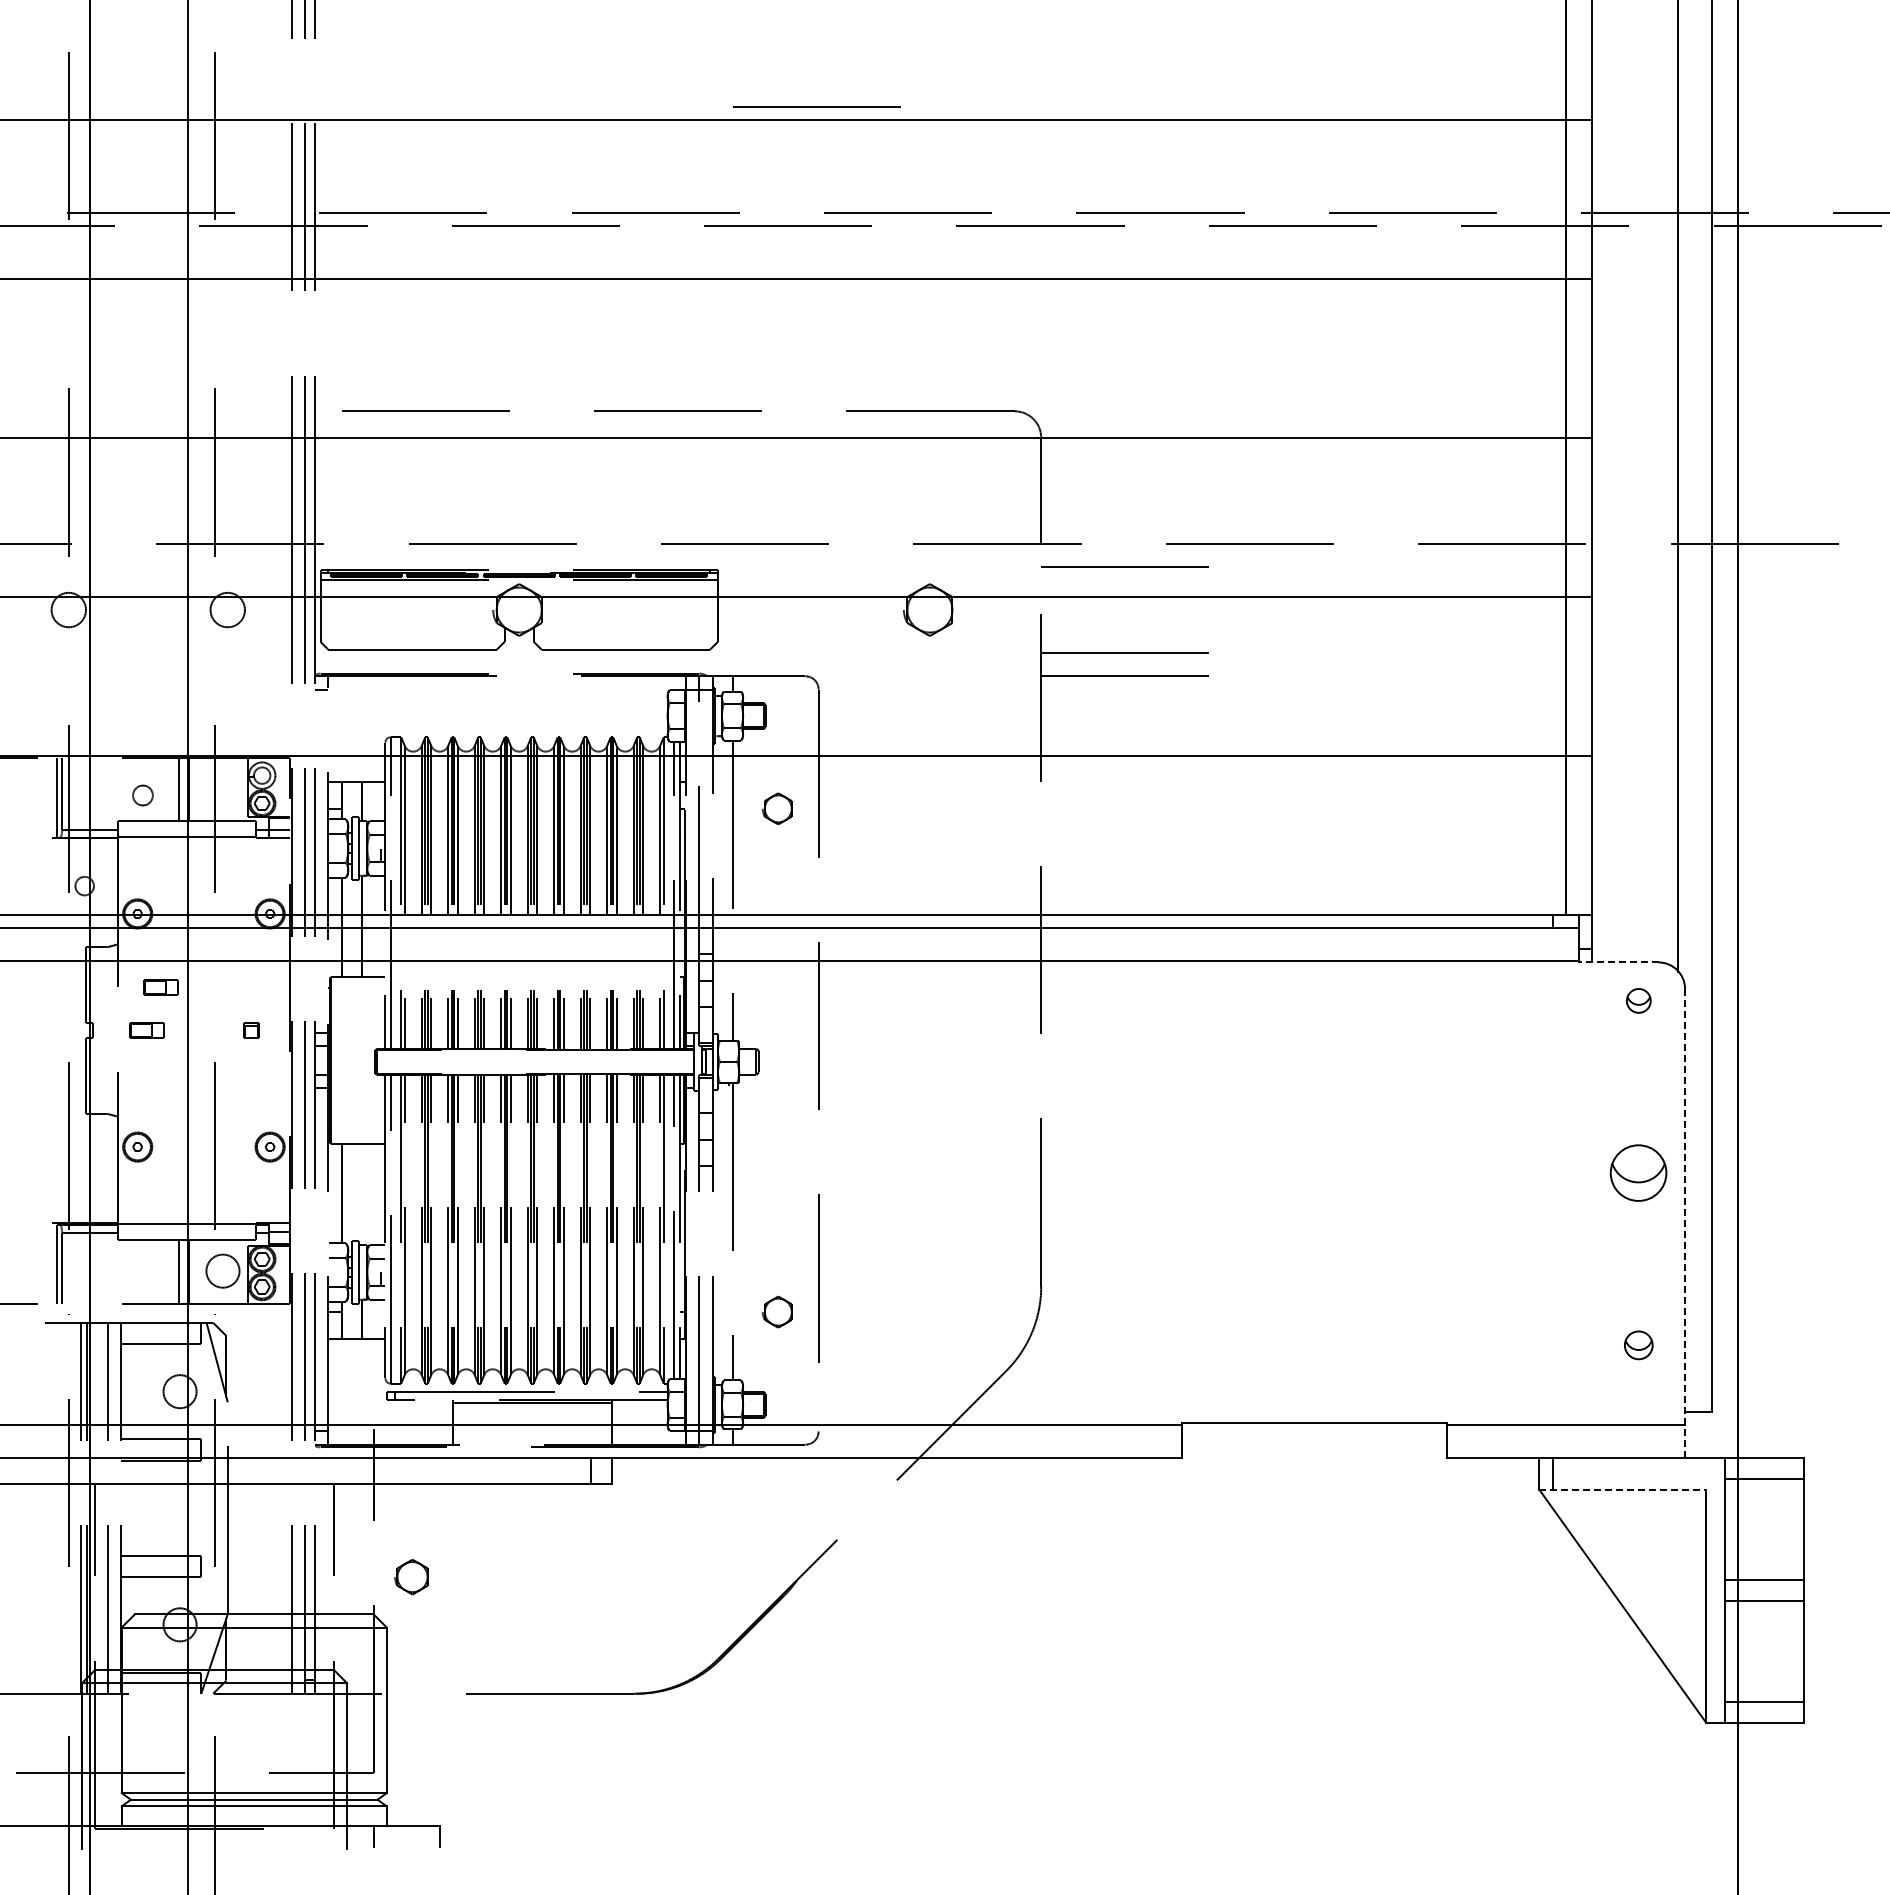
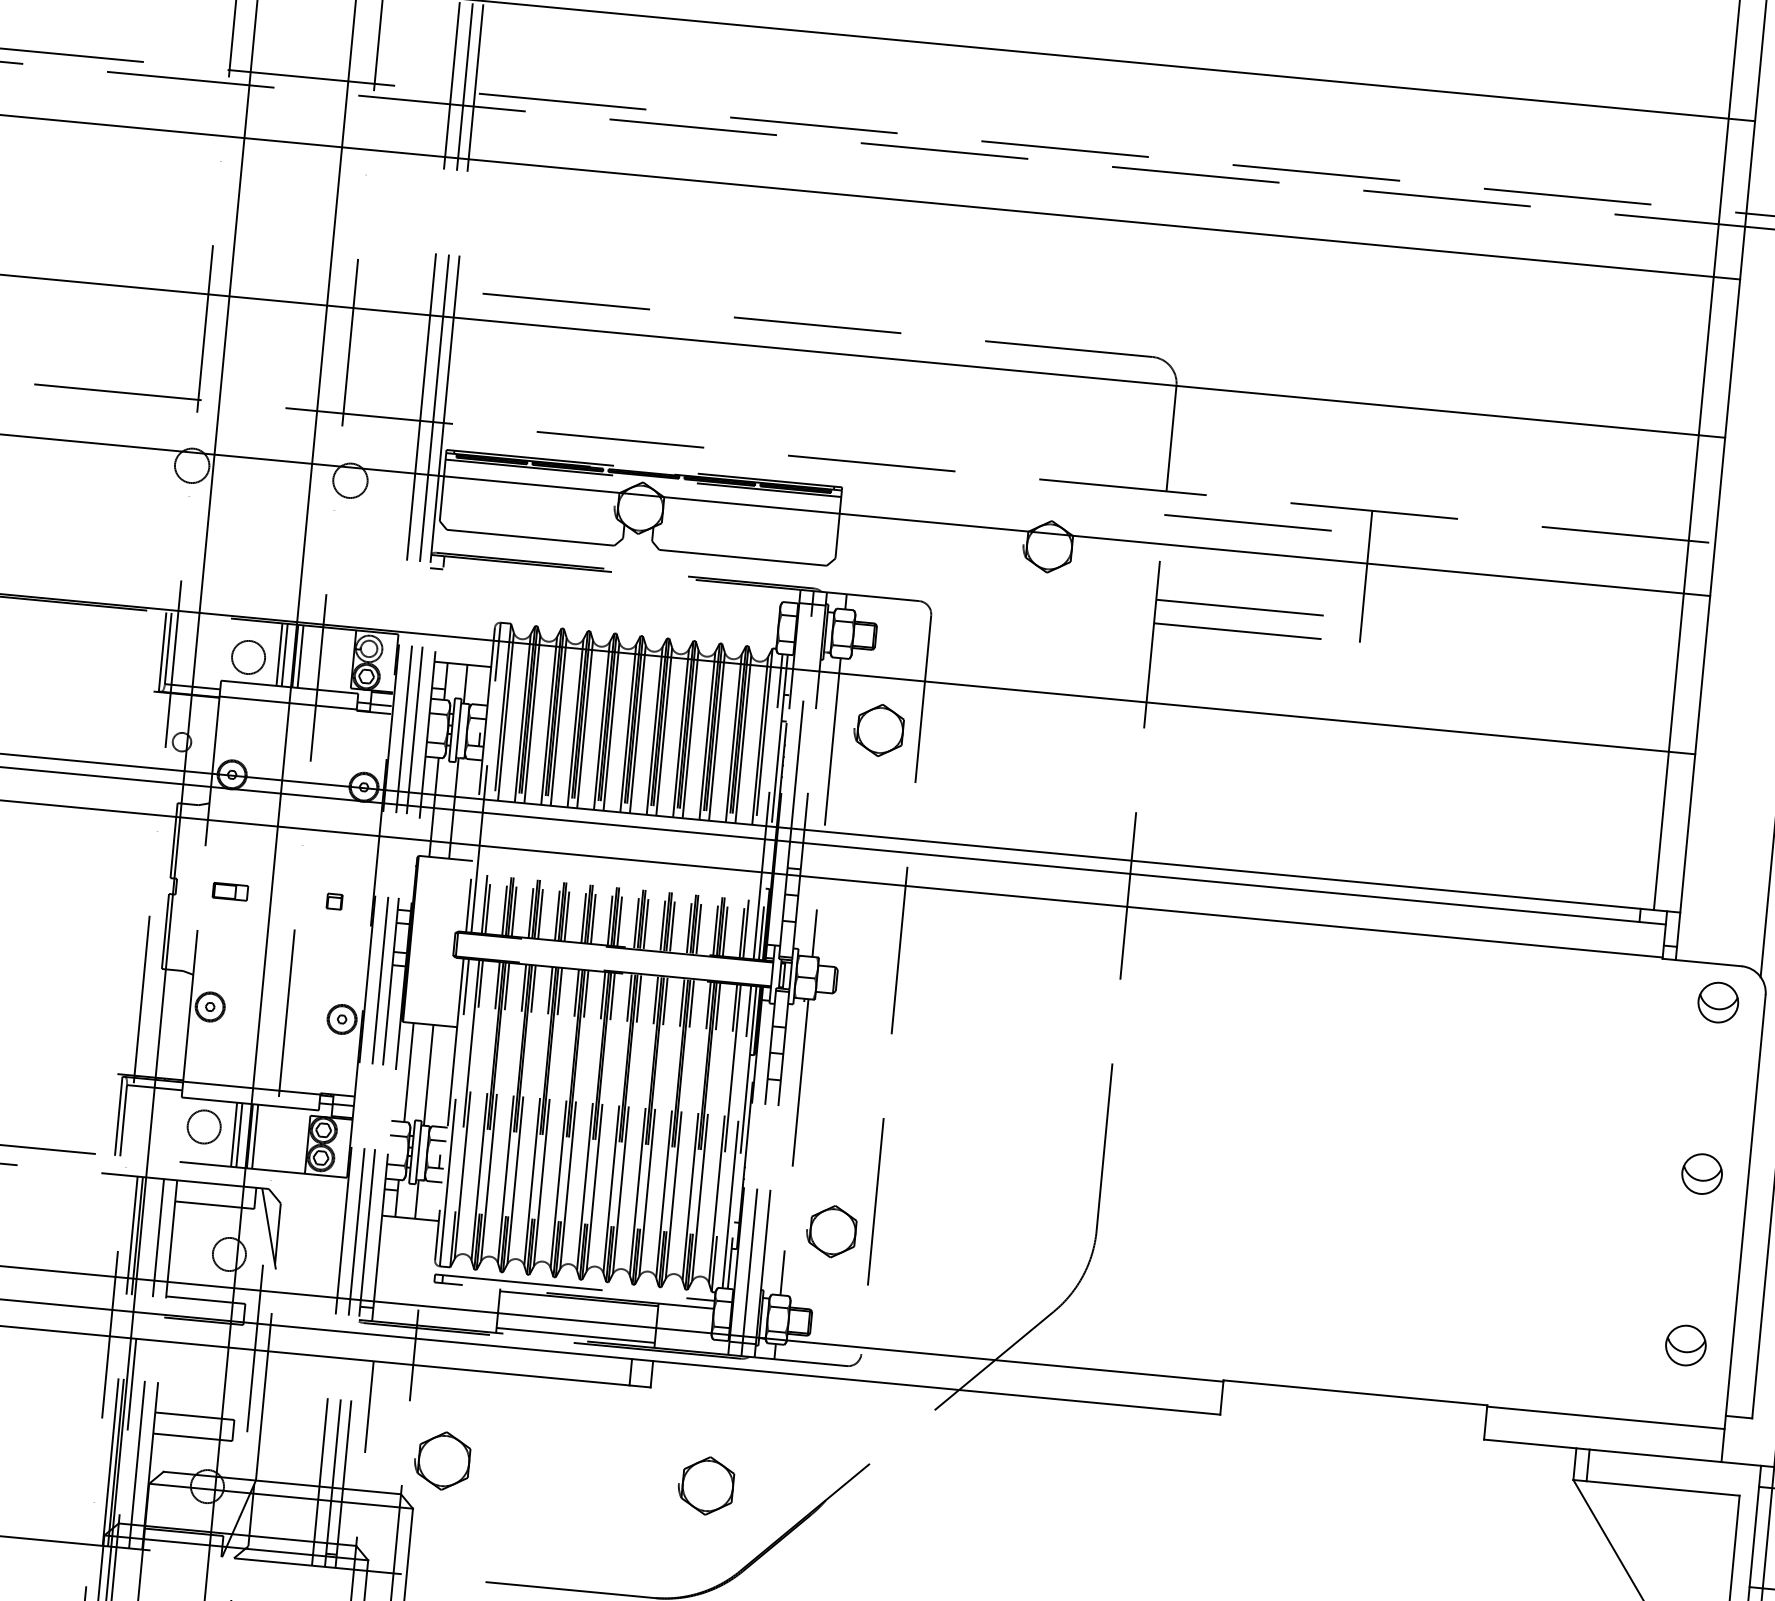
line: (816, 106) -> (983, 34), removed
line: (1247, 609) -> (1365, 576), added
line: (173, 789) -> (279, 654), added
line: (194, 789) -> (300, 656), added
circle: (142, 795) -> (248, 657), size x1.67
part: (777, 808) -> (879, 730), size x1.67
line: (1618, 962) -> (1701, 962), dashed -> solid
part: (160, 987) -> (247, 850), removed
part: (1638, 1000) -> (1718, 1002), size x1.67
part: (1638, 1172) -> (1701, 1173), size x0.71
line: (361, 1194) -> (428, 1075), added
line: (1685, 1223) -> (1743, 1228), dashed -> solid
circle: (222, 1270) -> (203, 1126), moved
line: (173, 1271) -> (234, 1134), added
line: (194, 1271) -> (255, 1136), added
part: (777, 1311) -> (831, 1230), size x1.67
part: (1638, 1345) -> (1685, 1345), size x1.43
line: (531, 1439) -> (574, 1335), added
line: (1623, 1489) -> (1657, 1487), dashed -> solid
part: (411, 1576) -> (442, 1460), size x1.67
part: (676, 1576) -> (706, 1485), added

